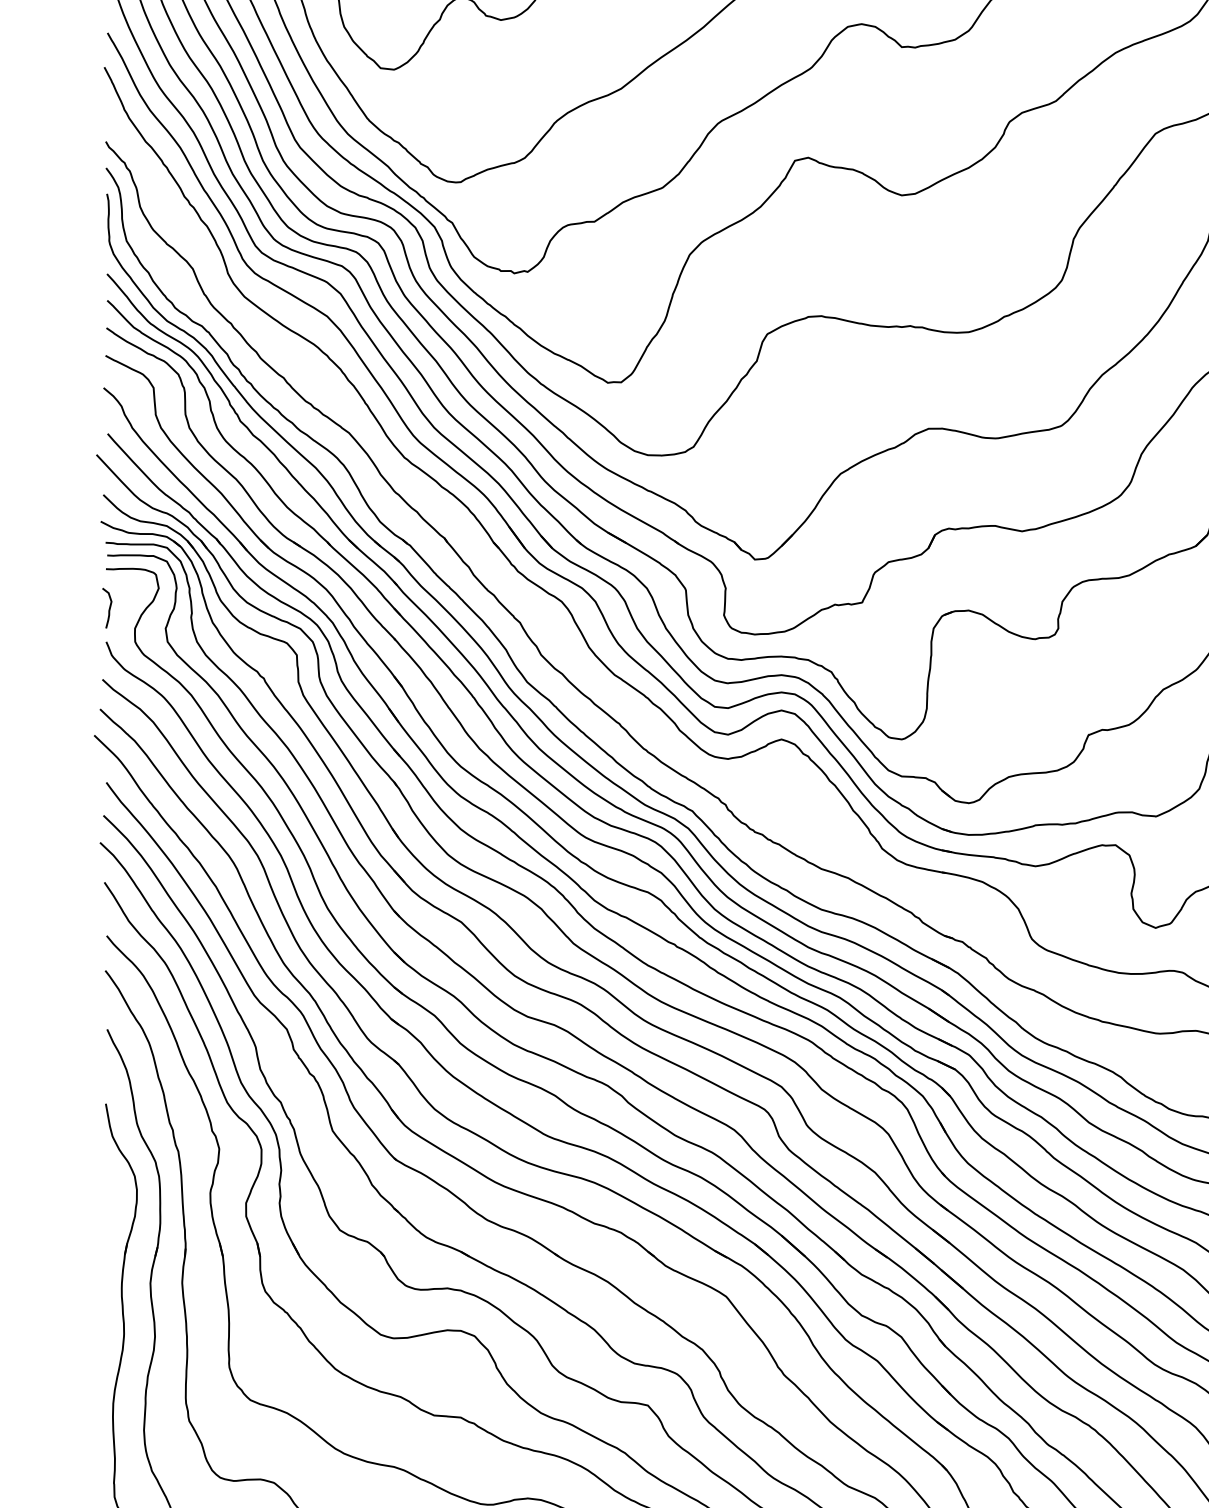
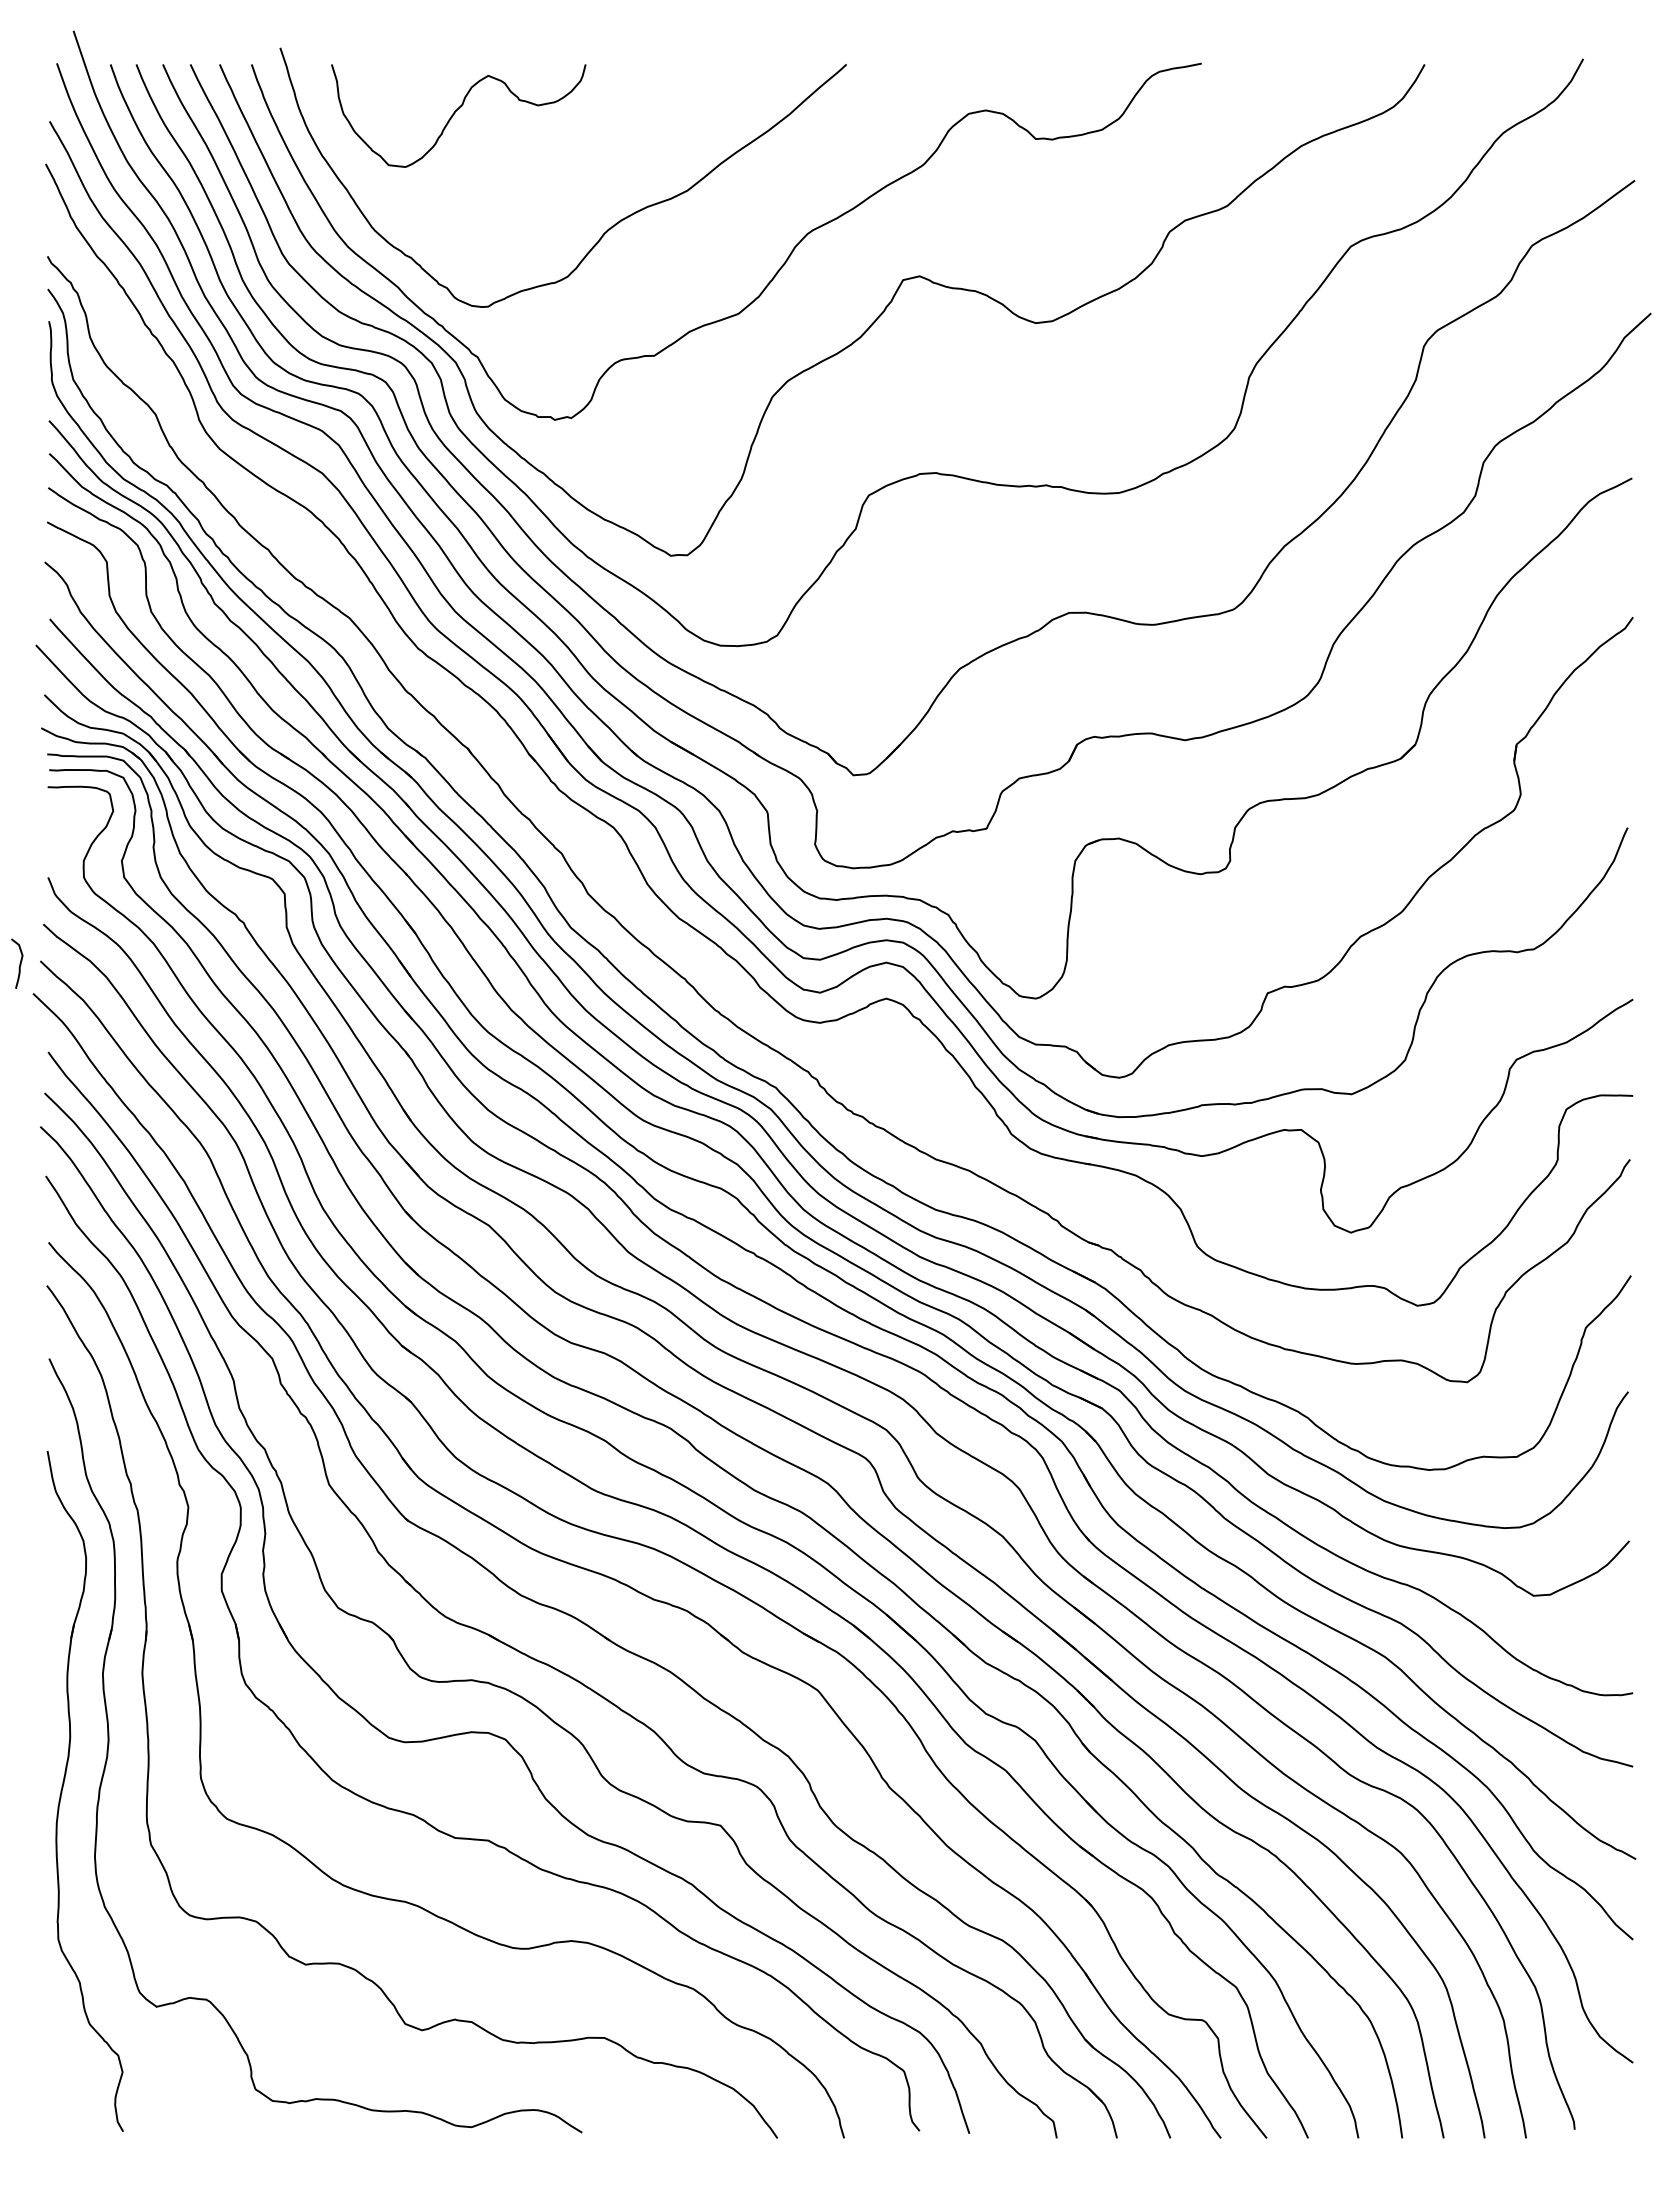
curve: (109, 608) -> (19, 963), moved

